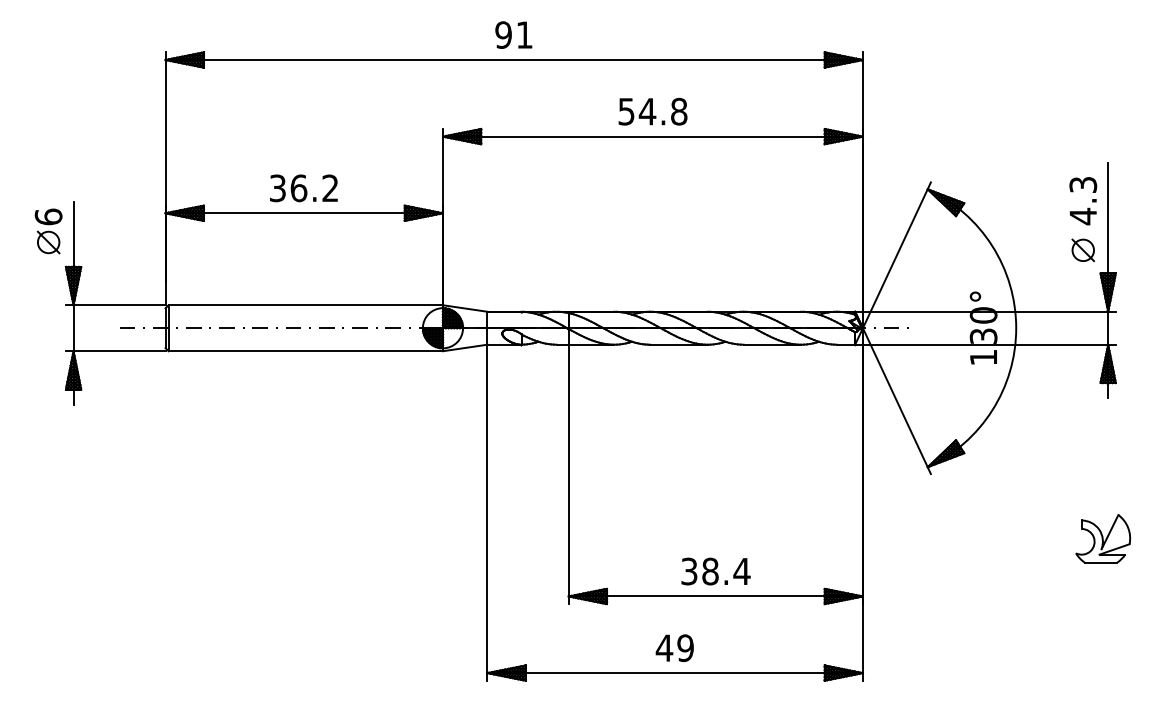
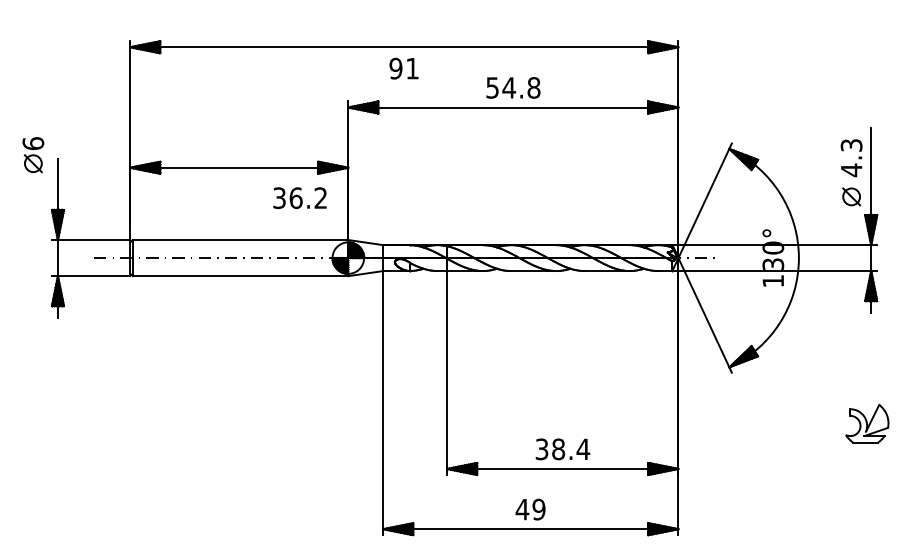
text: (513, 34) -> (403, 68), moved
text: (303, 187) -> (299, 197), moved
part: (48, 232) -> (33, 155), moved

